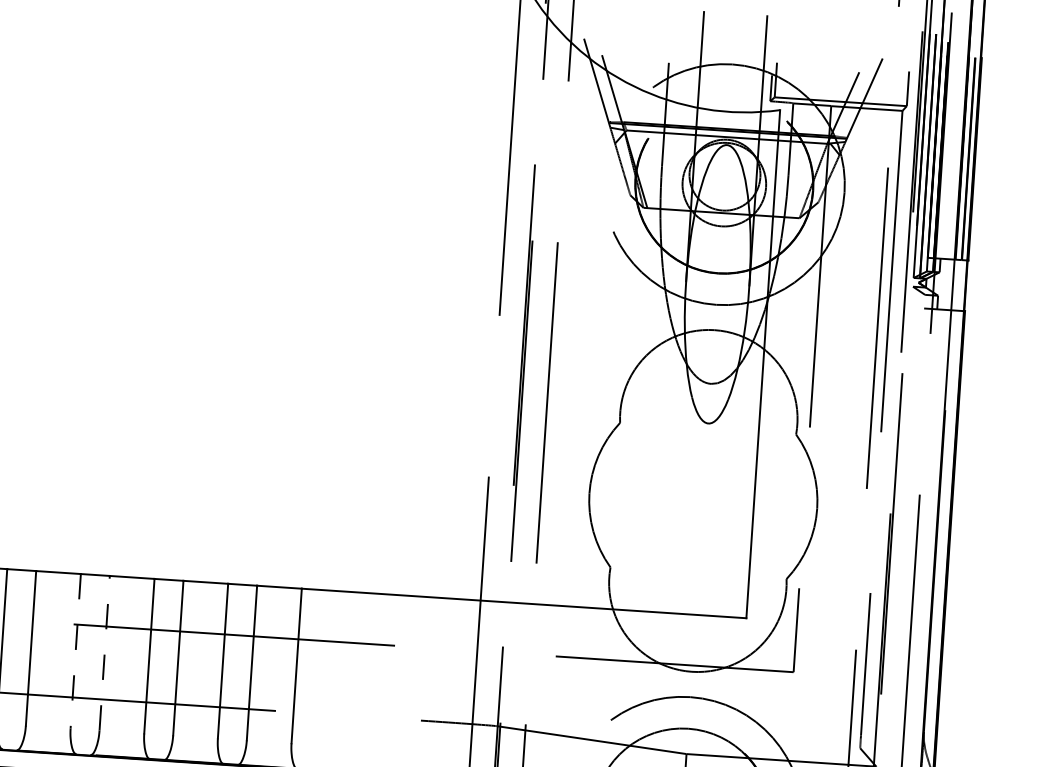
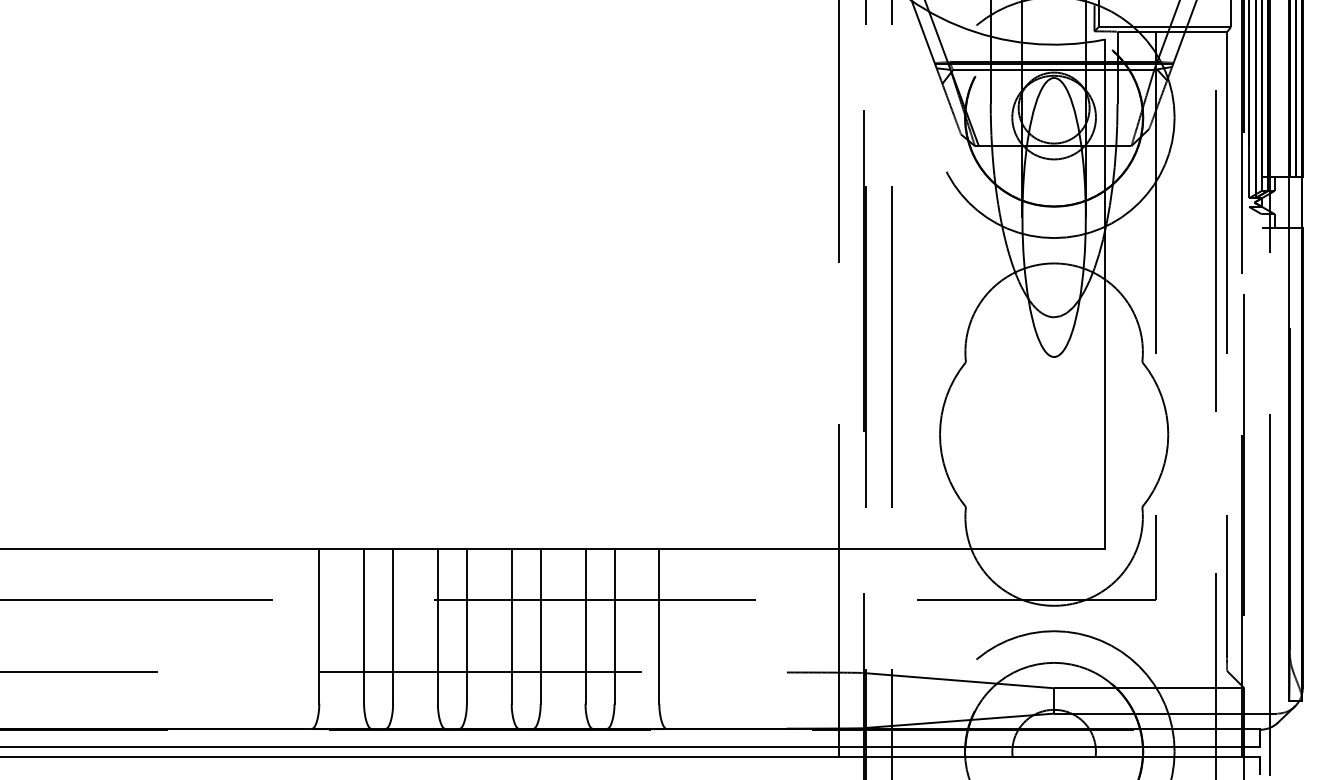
line: (75, 651) -> (437, 626), dashed -> solid
line: (104, 652) -> (466, 625), dashed -> solid

